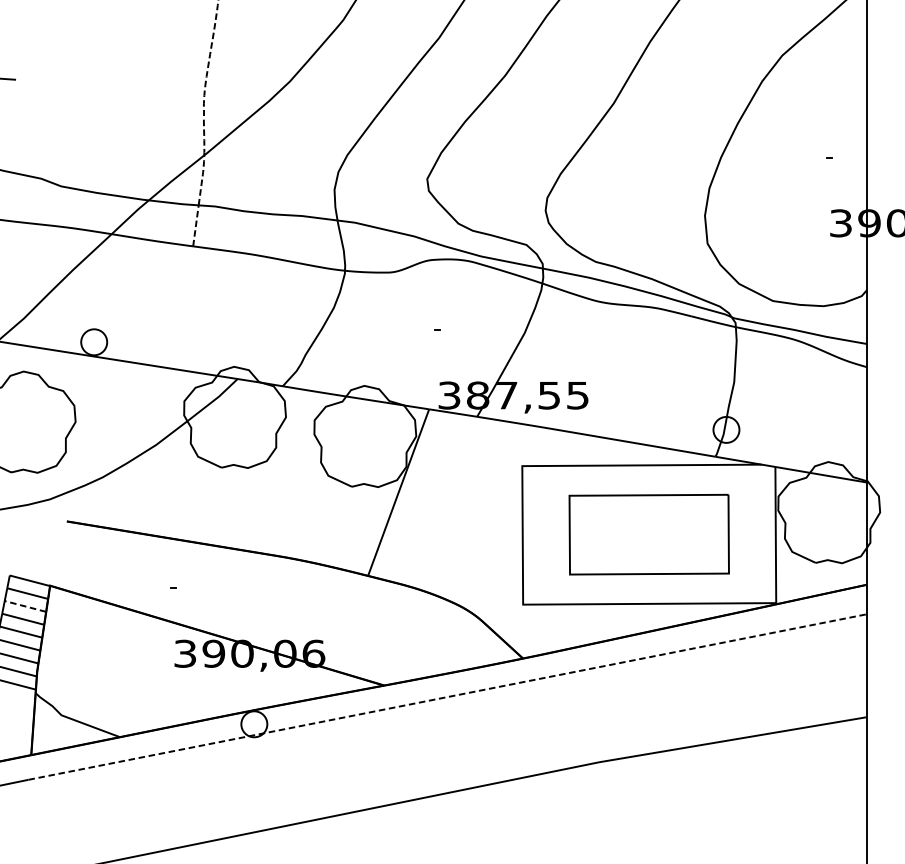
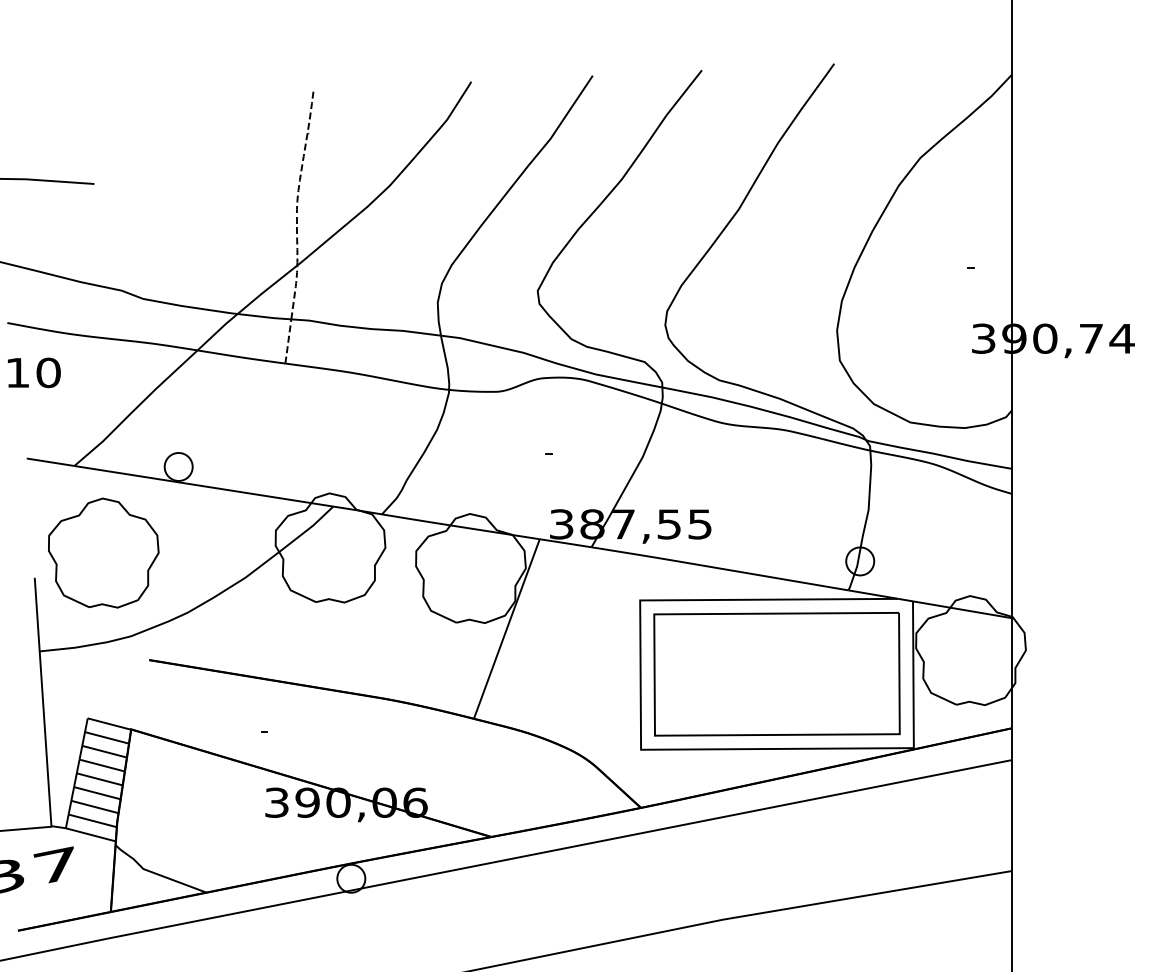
part: (648, 534) -> (776, 674), size x1.43
line: (25, 606) -> (104, 751), dashed -> solid
line: (447, 697) -> (559, 849), dashed -> solid

